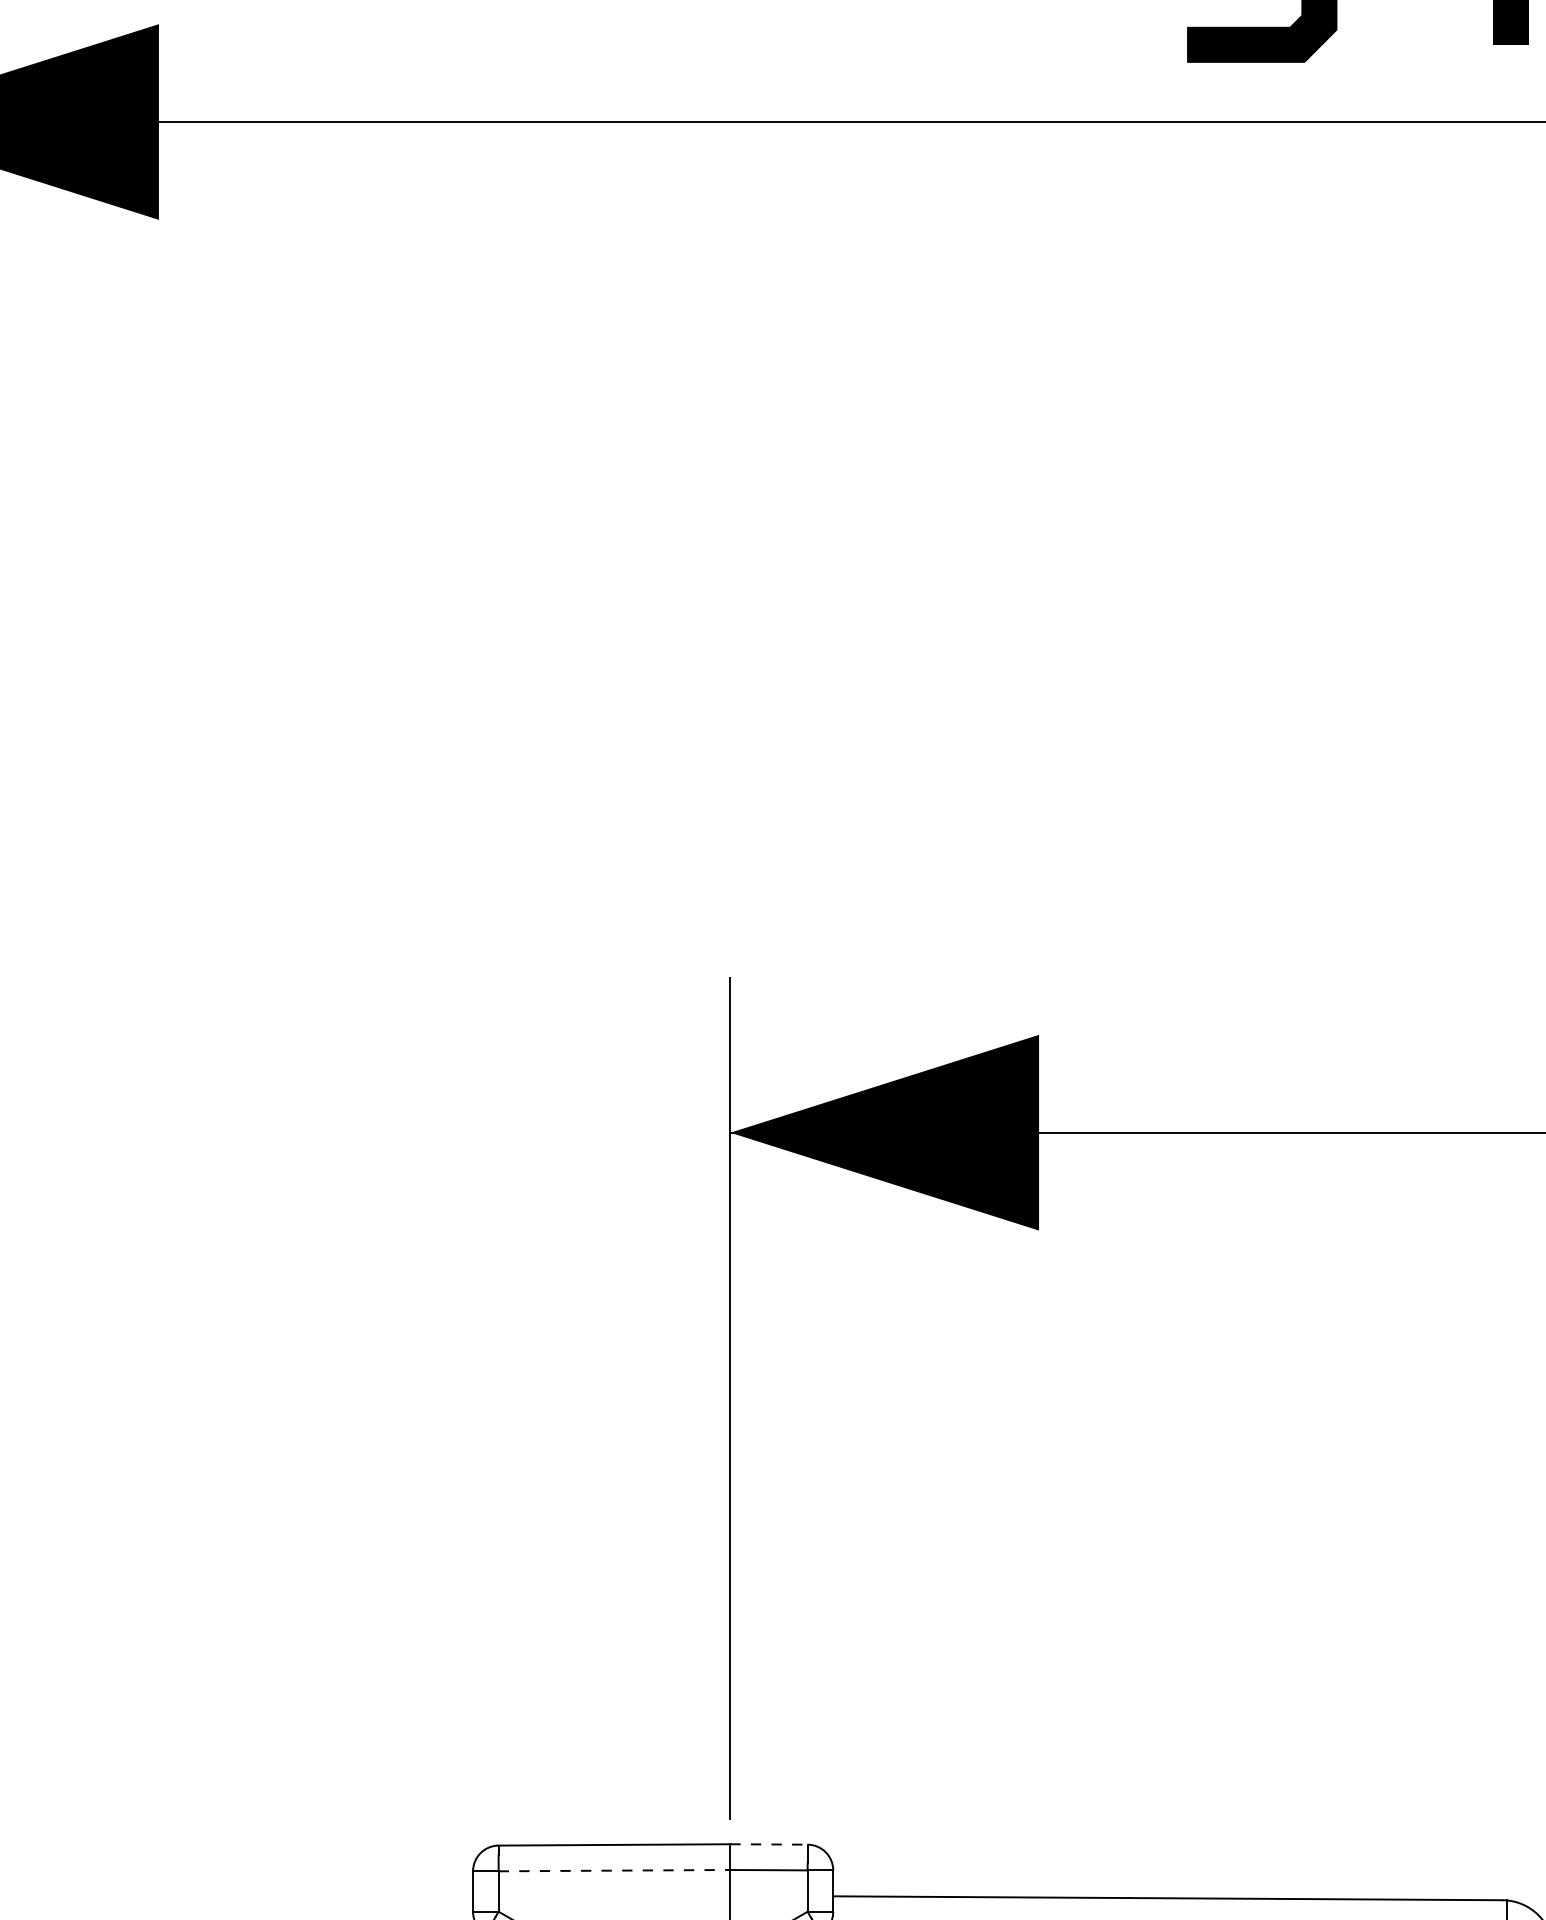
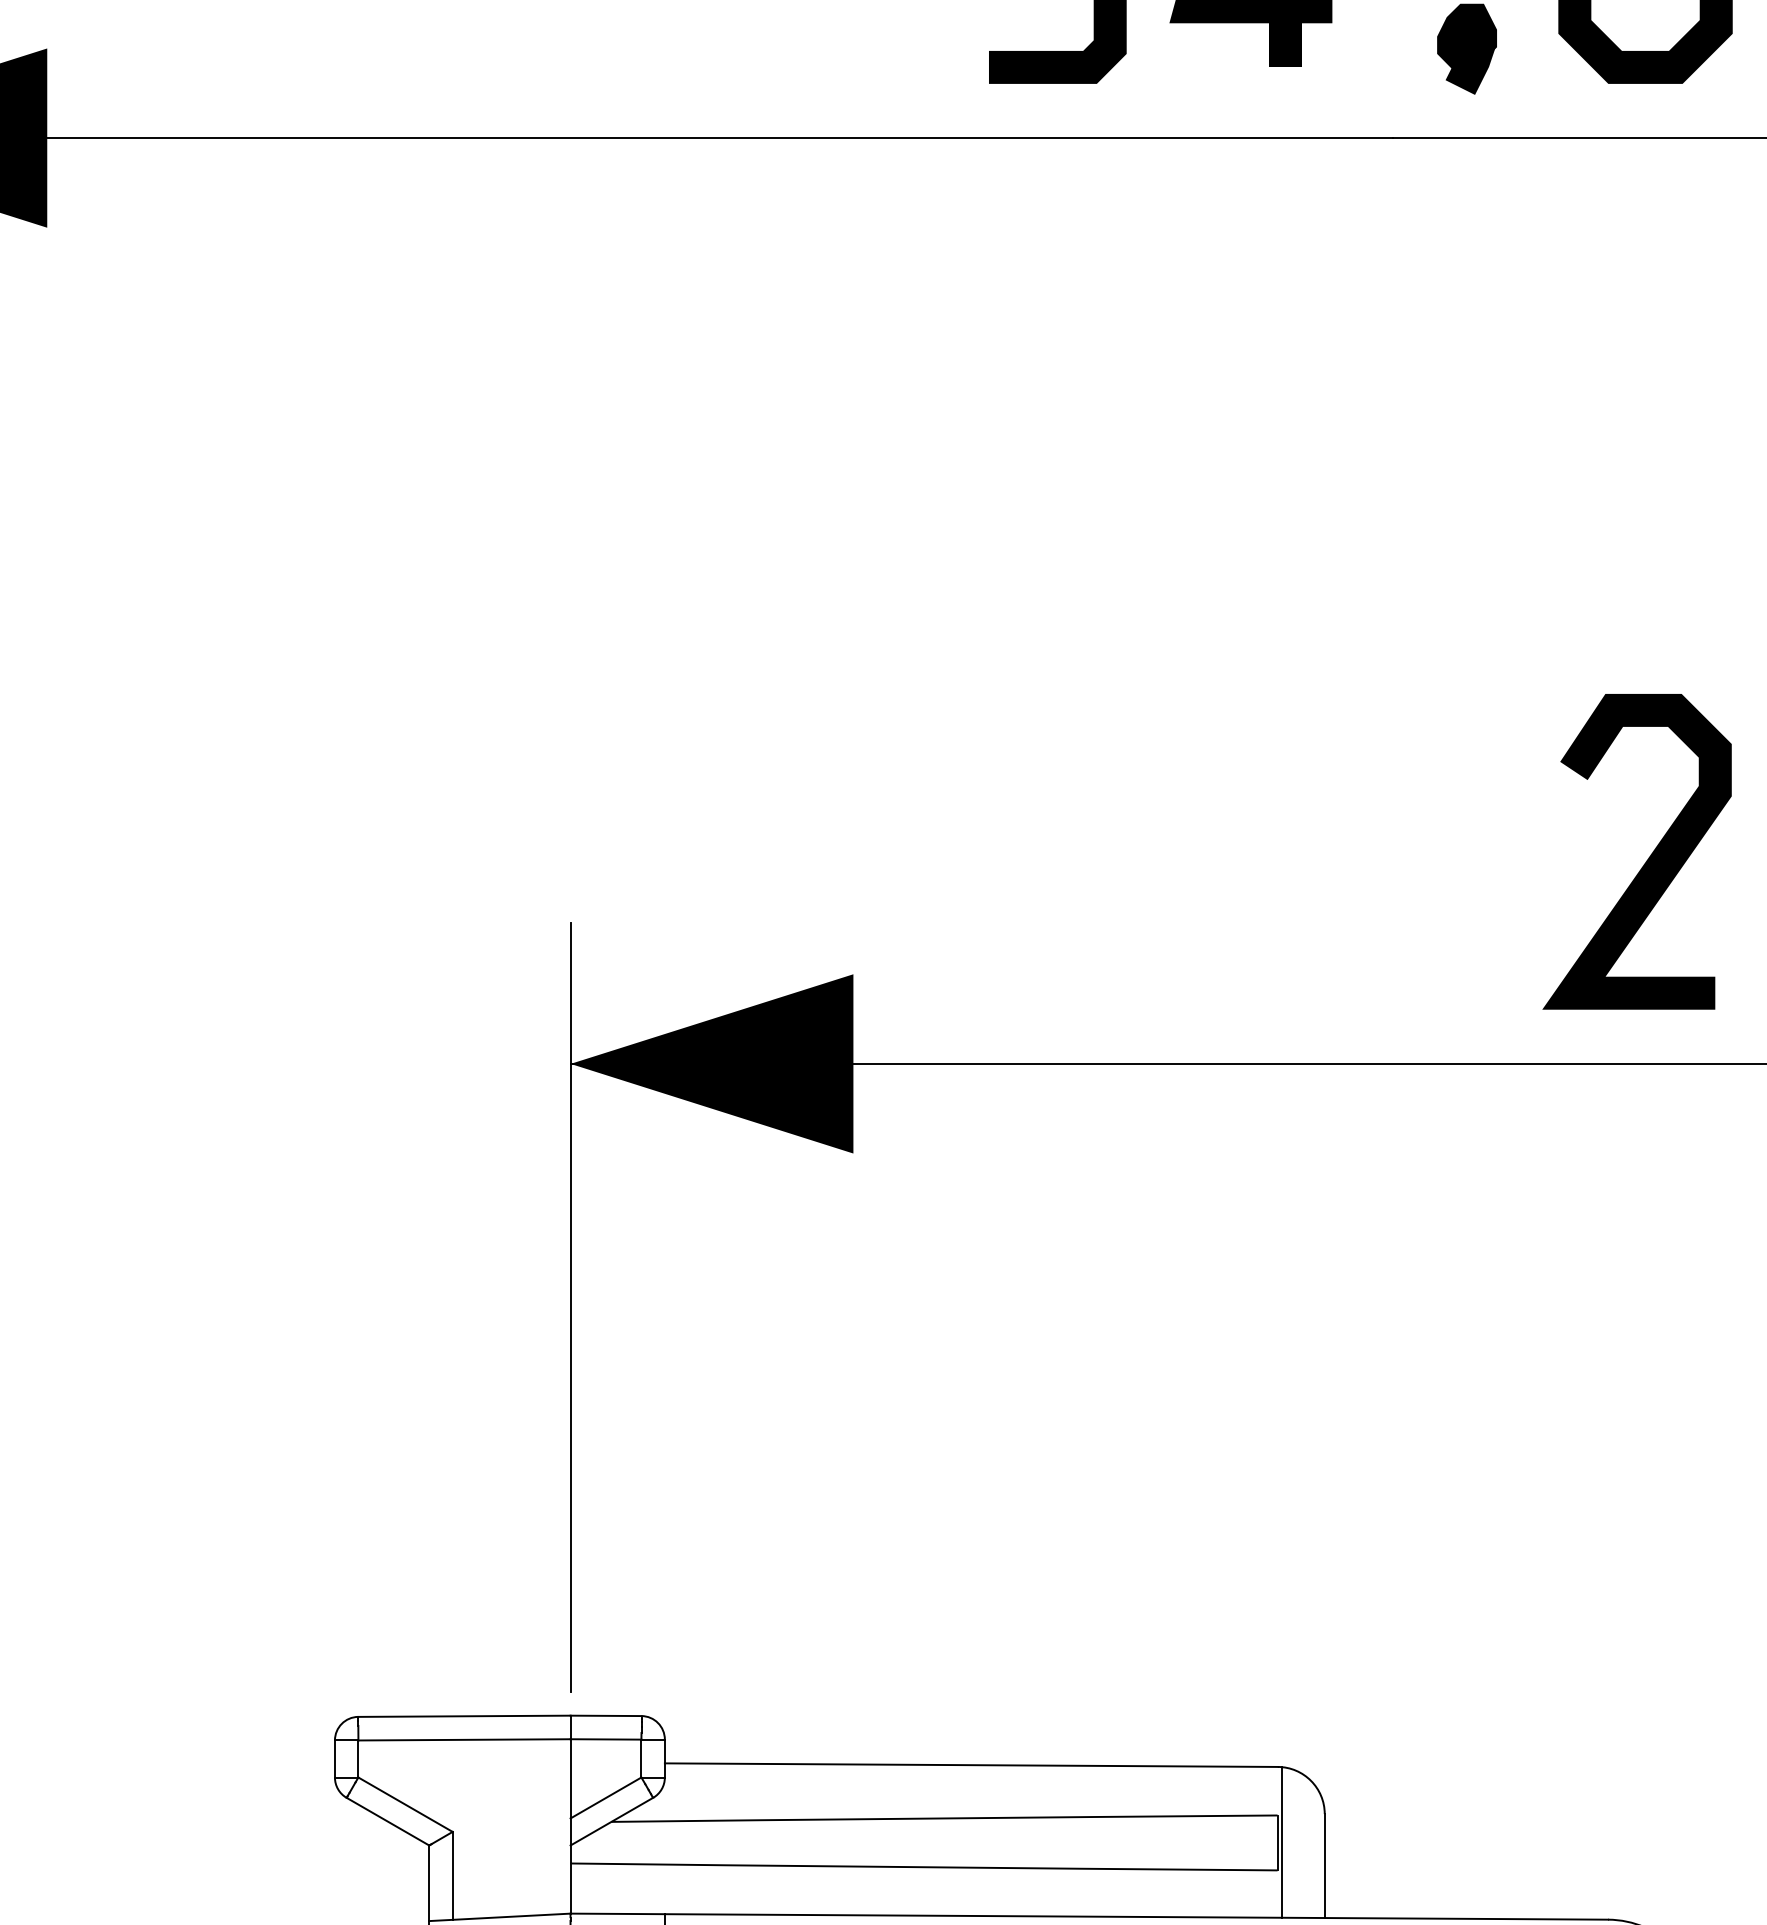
line: (769, 1844) -> (606, 1715), dashed -> solid
line: (615, 1870) -> (465, 1739), dashed -> solid

